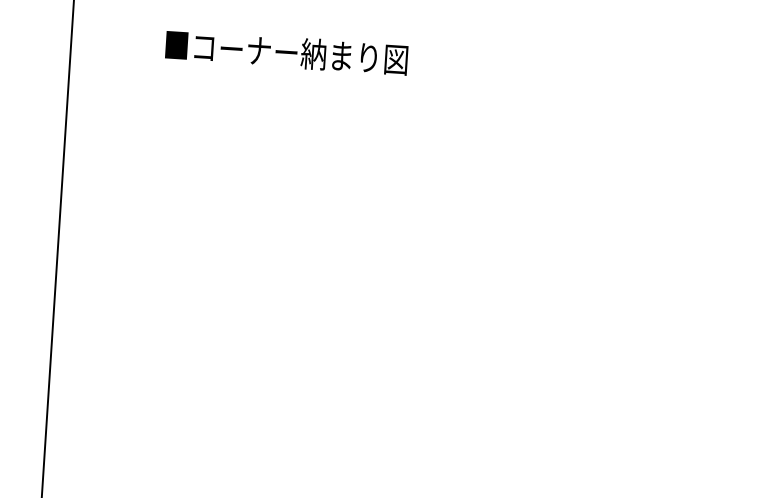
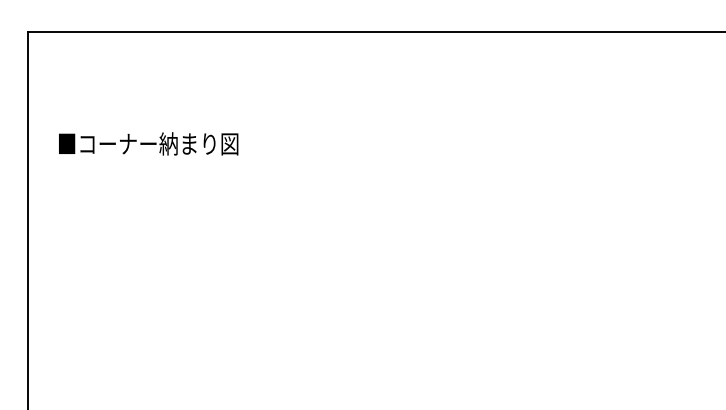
text: (286, 51) -> (148, 143), moved

